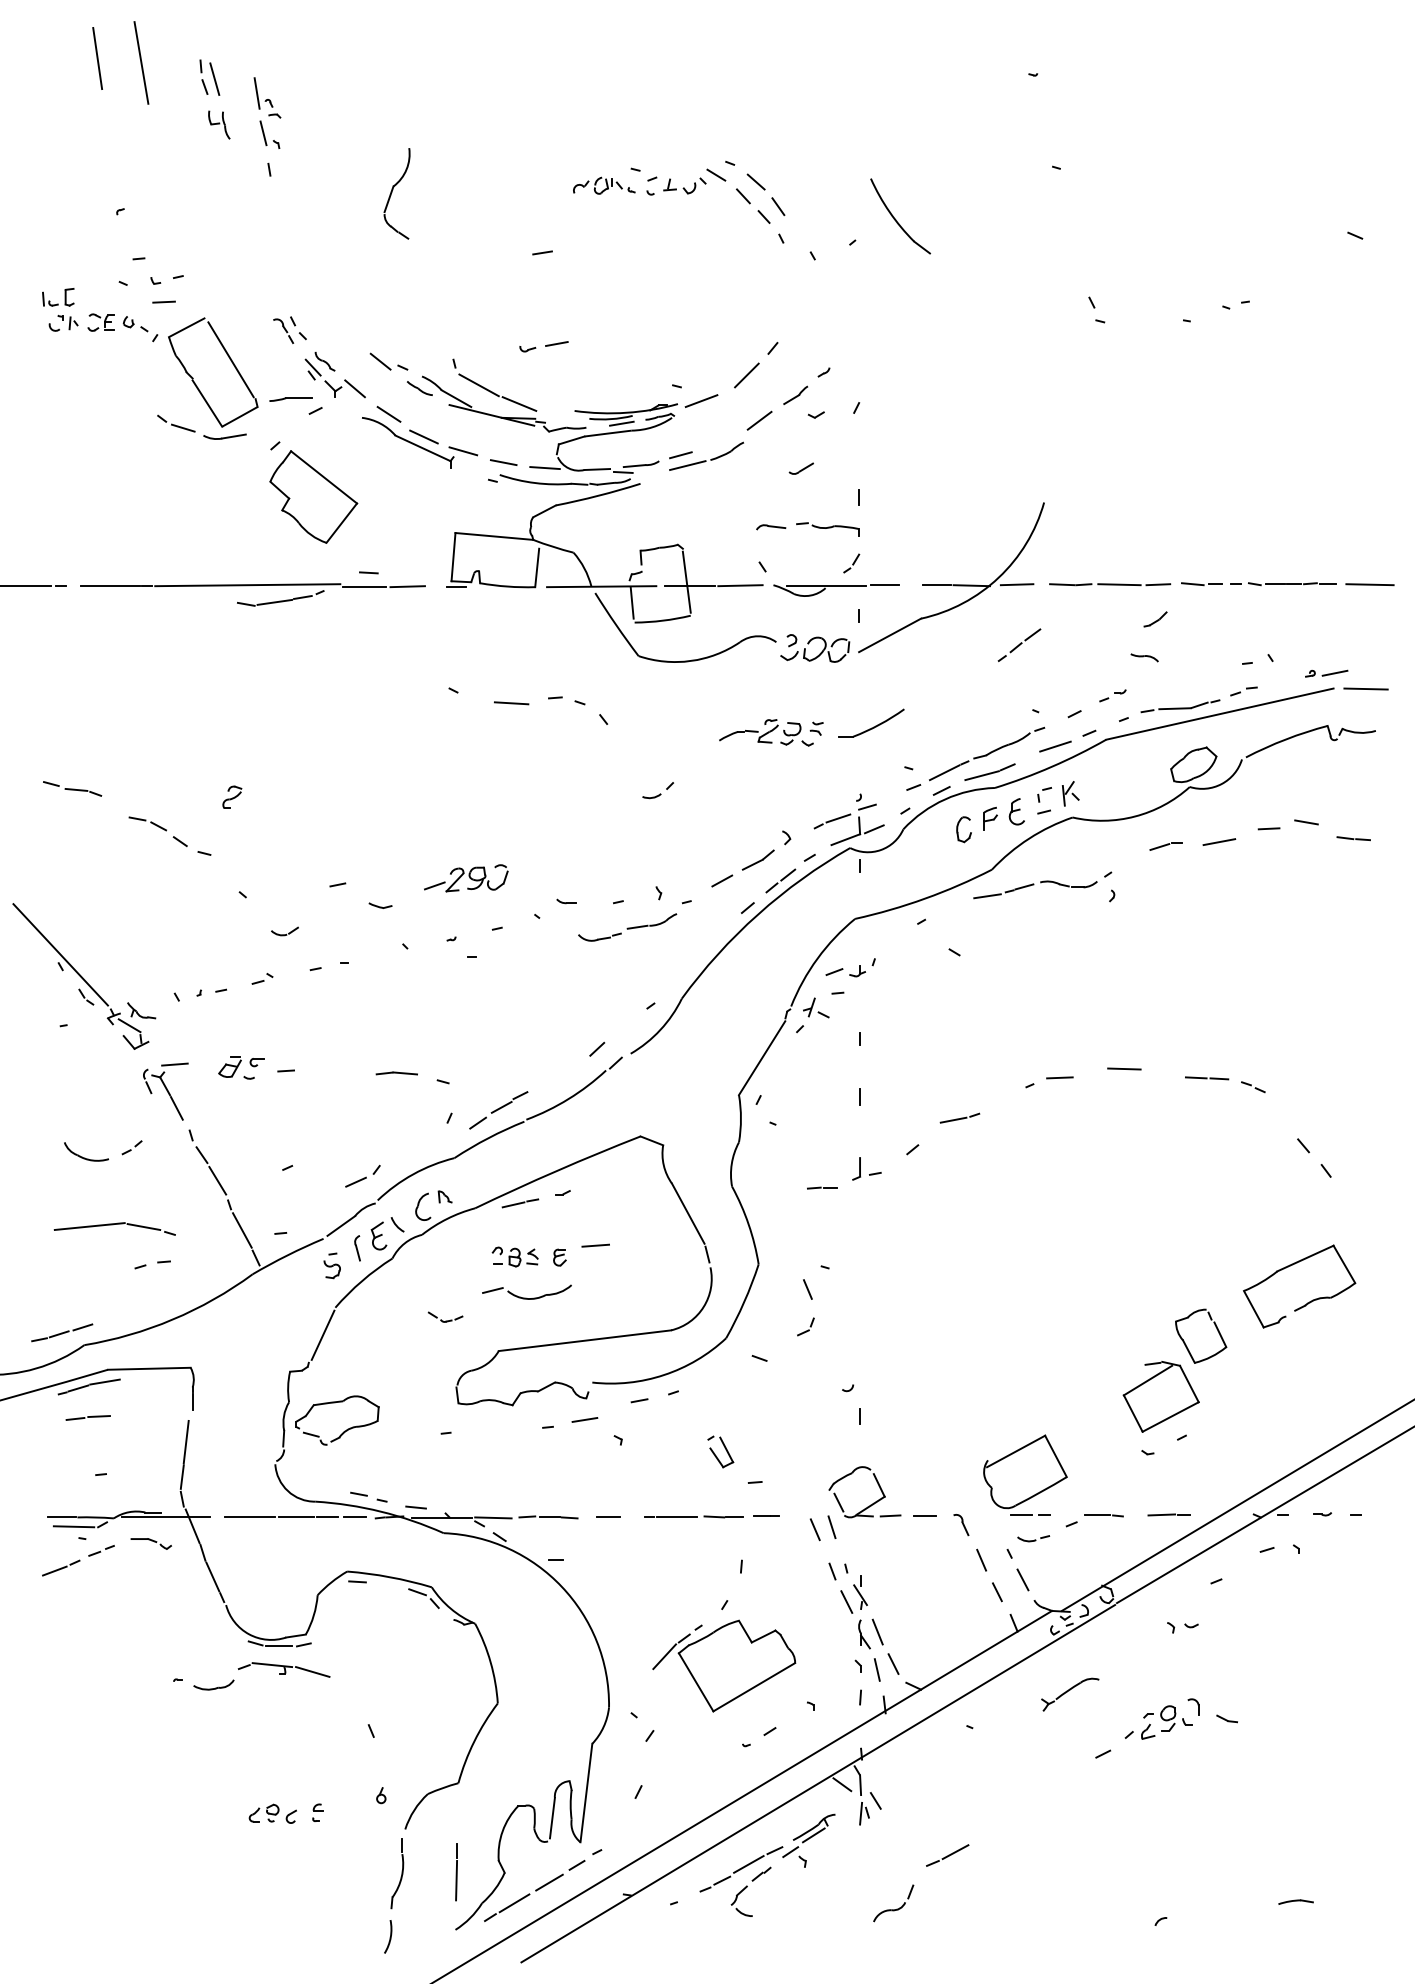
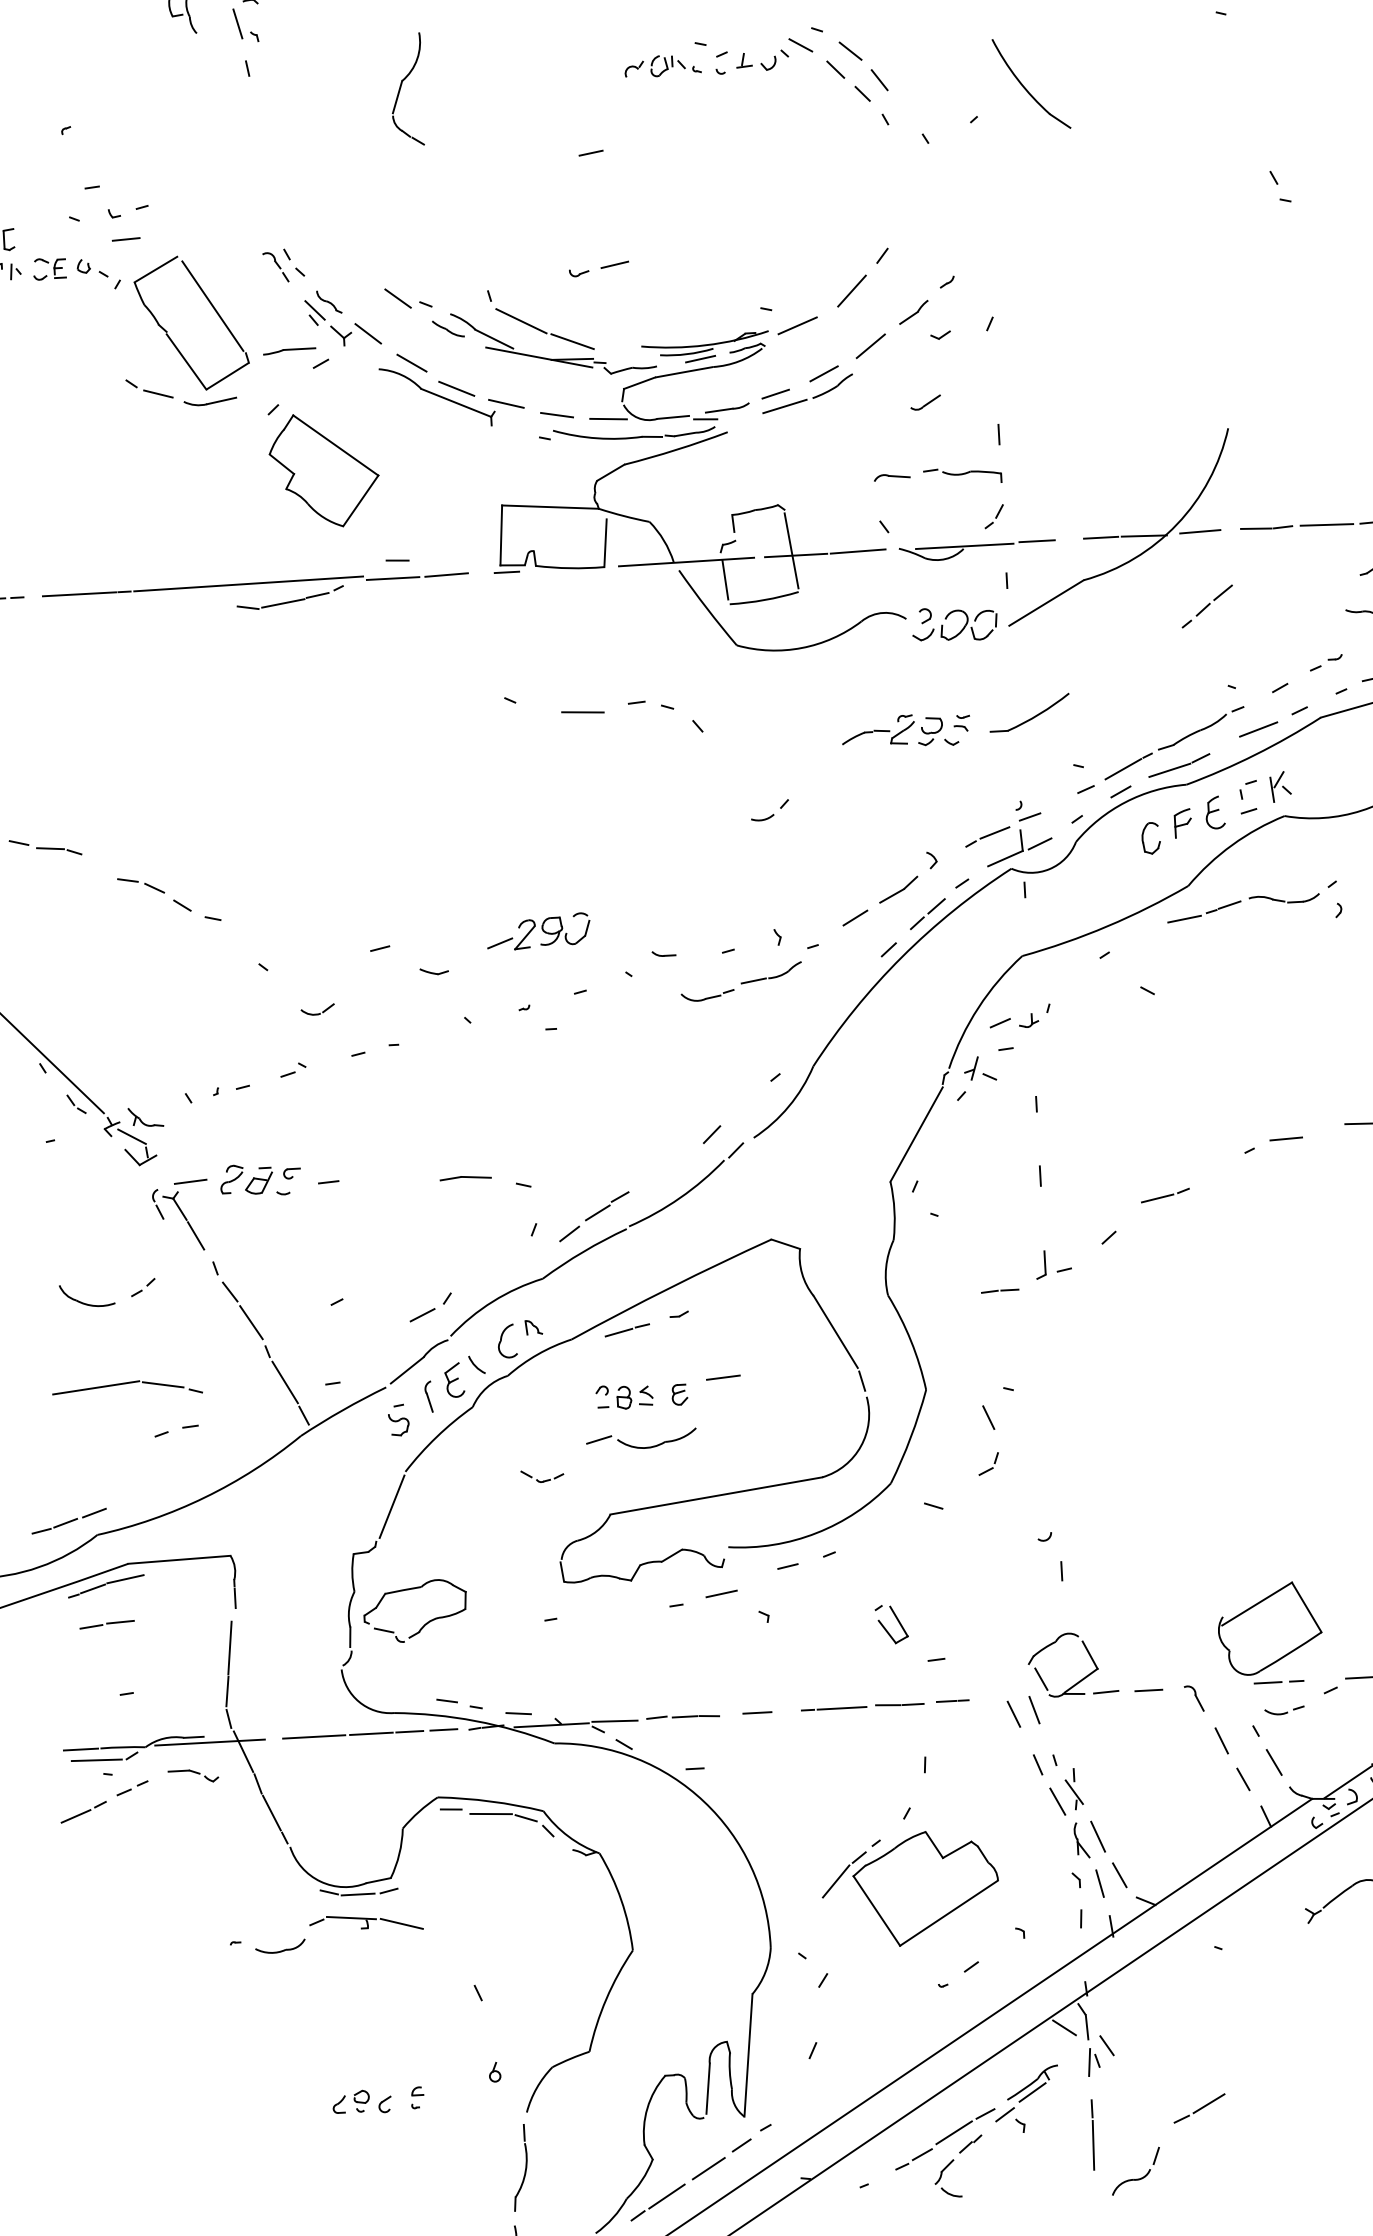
line: (720, 440) -> (823, 373), added
part: (232, 796) -> (232, 1178), moved
line: (389, 1587) -> (491, 1814), added
line: (456, 1872) -> (1092, 2135), moved

